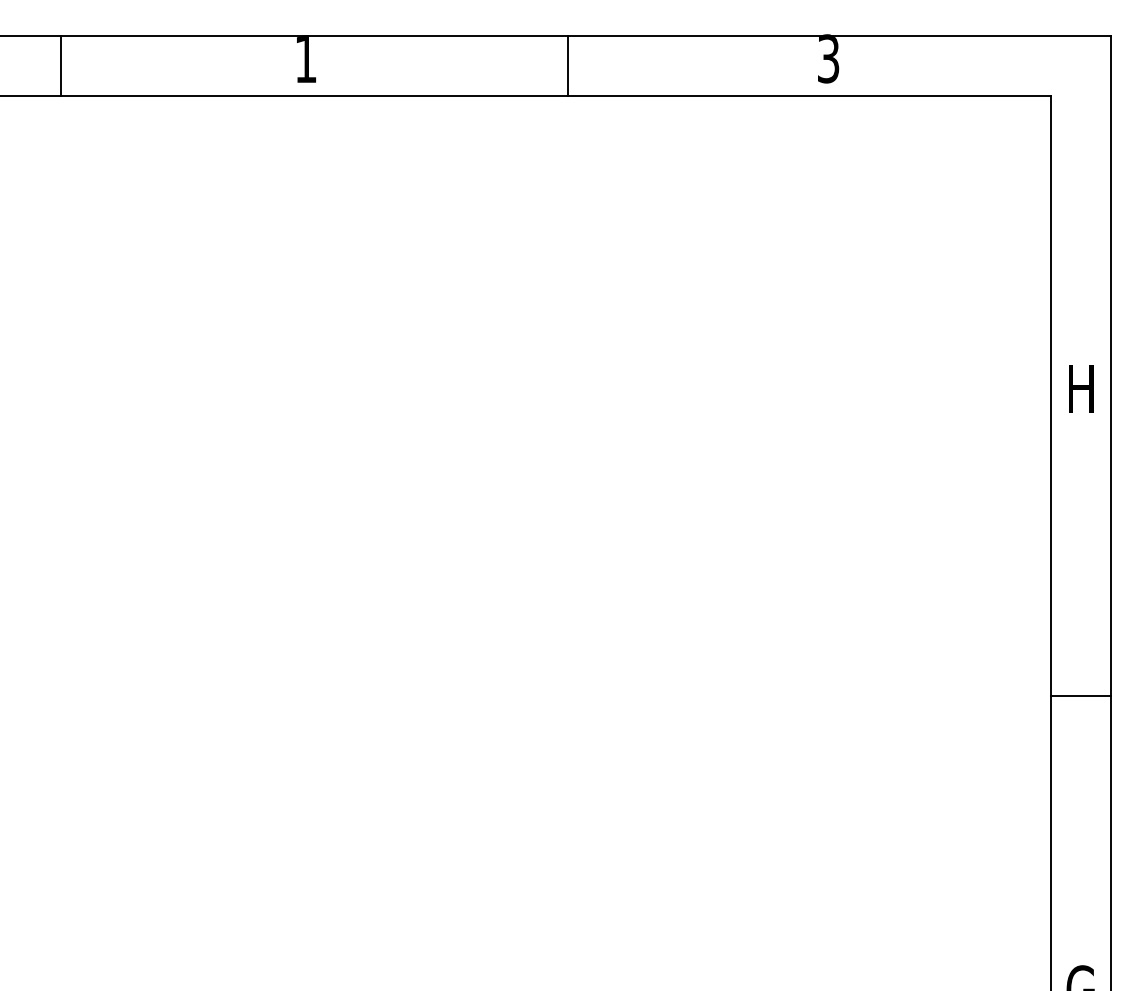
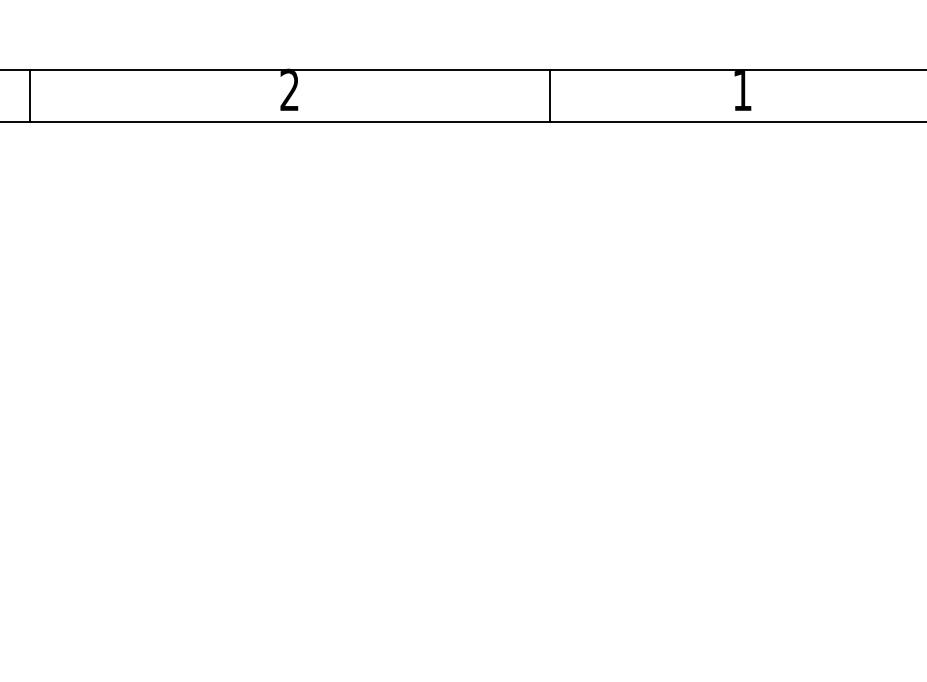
text: (305, 58) -> (289, 89), 1 -> 2
text: (828, 58) -> (742, 89), 3 -> 1
line: (61, 65) -> (30, 95), moved
line: (567, 65) -> (550, 95), moved

